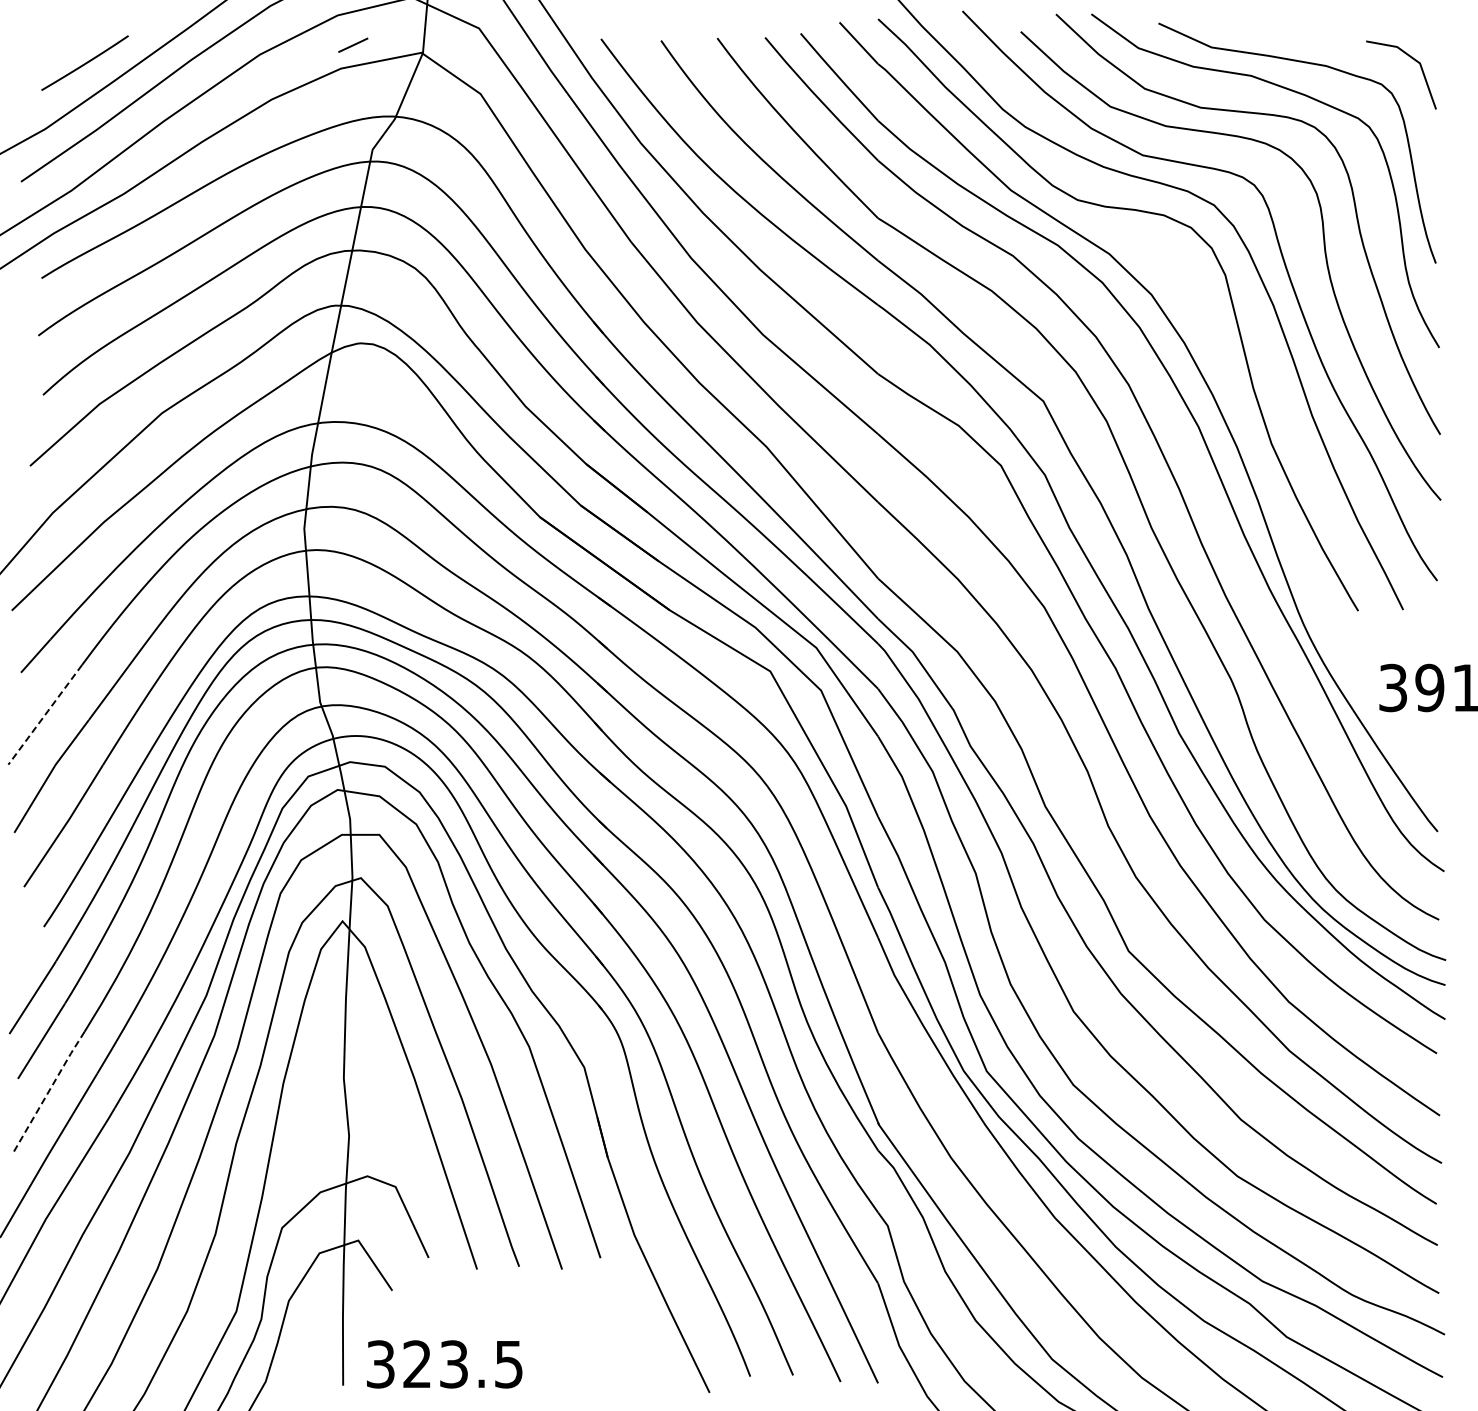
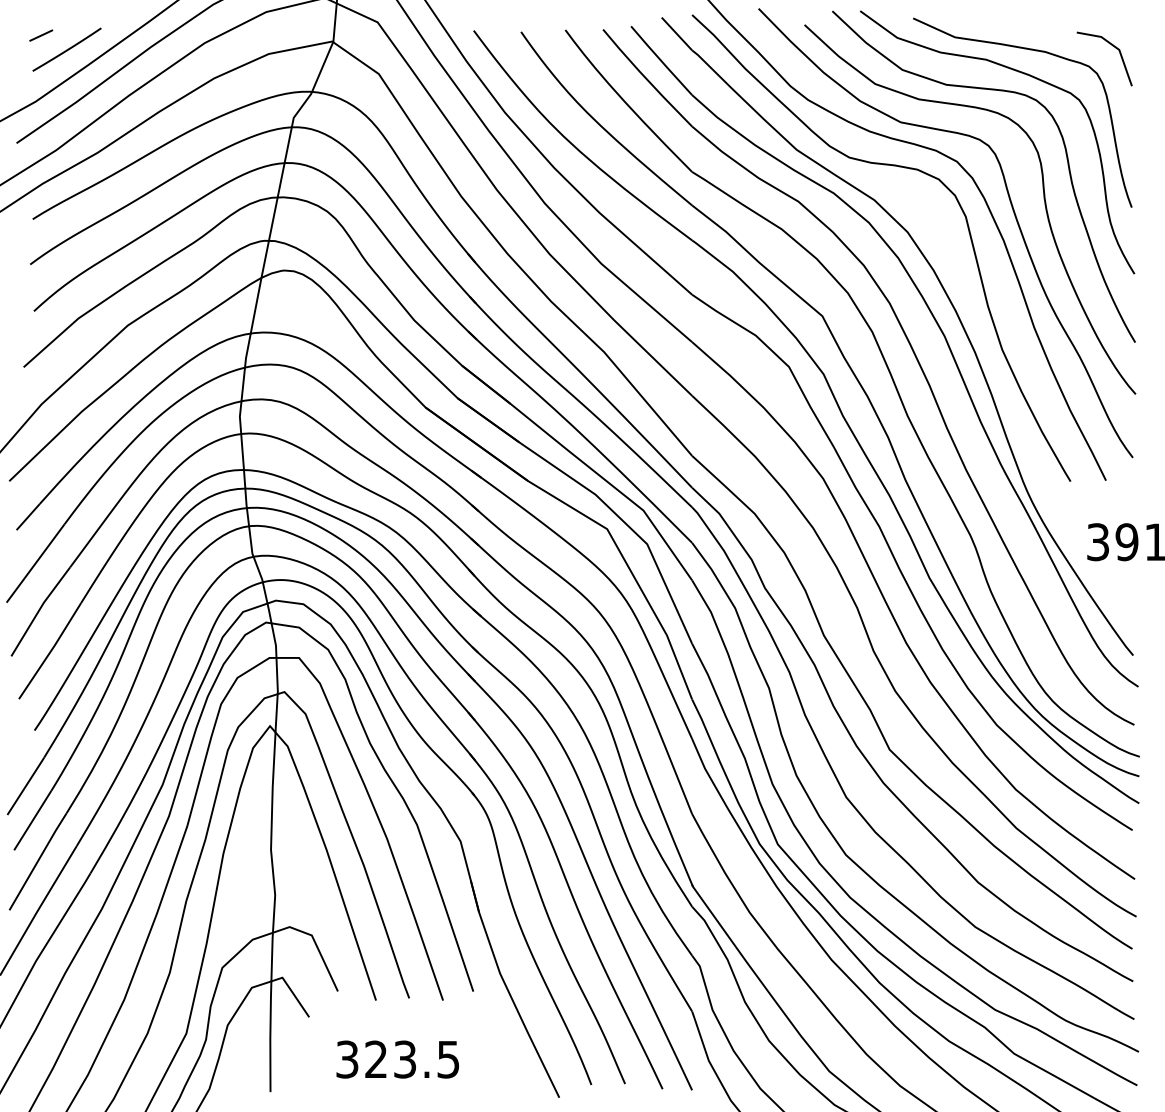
line: (353, 44) -> (41, 34), moved
line: (45, 714) -> (35, 563), dashed -> solid
line: (47, 1093) -> (37, 861), dashed -> solid
text: (444, 1364) -> (397, 1059), moved

